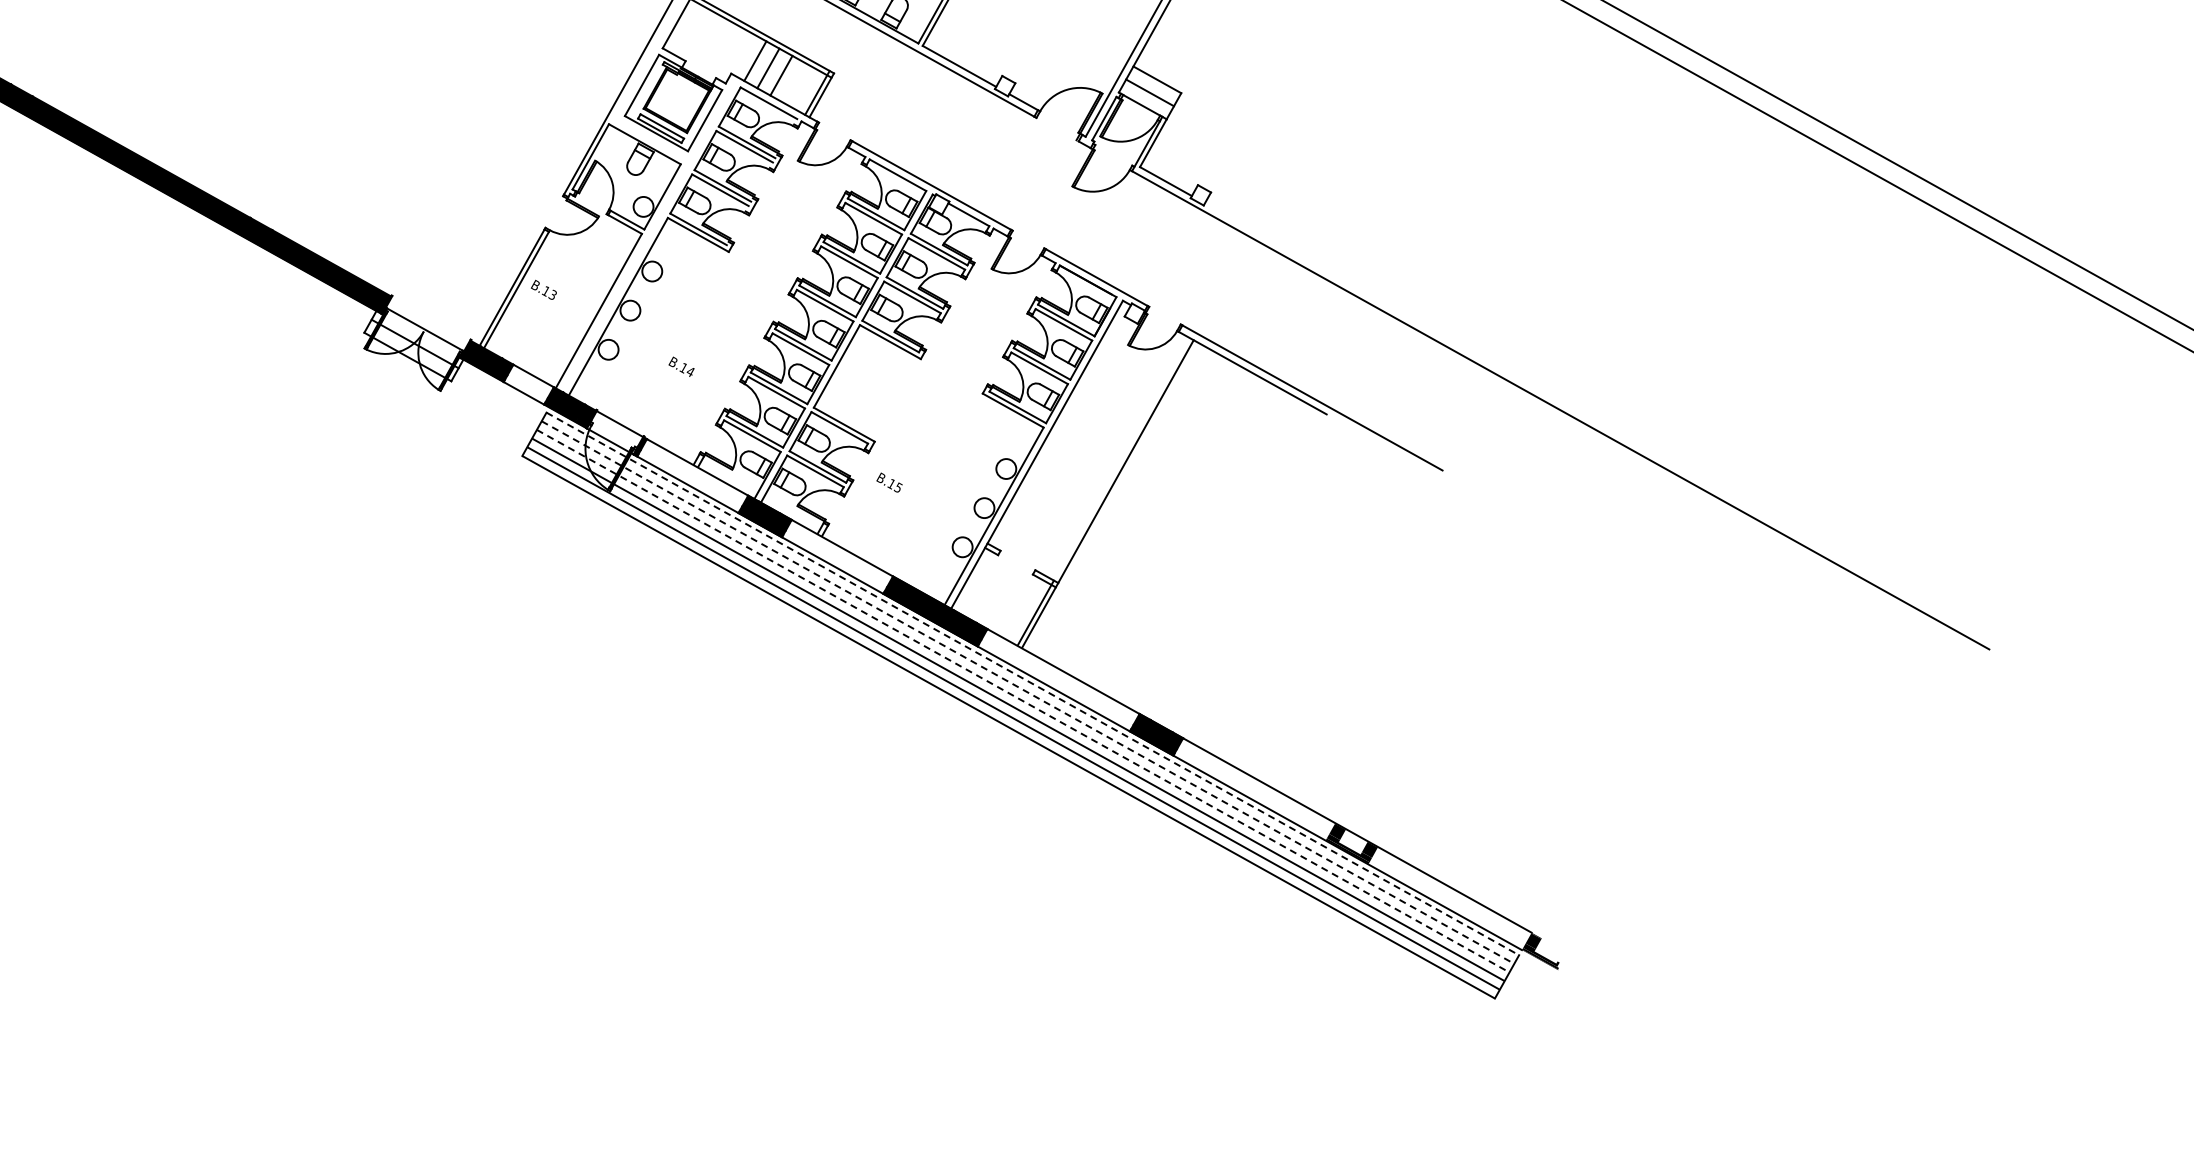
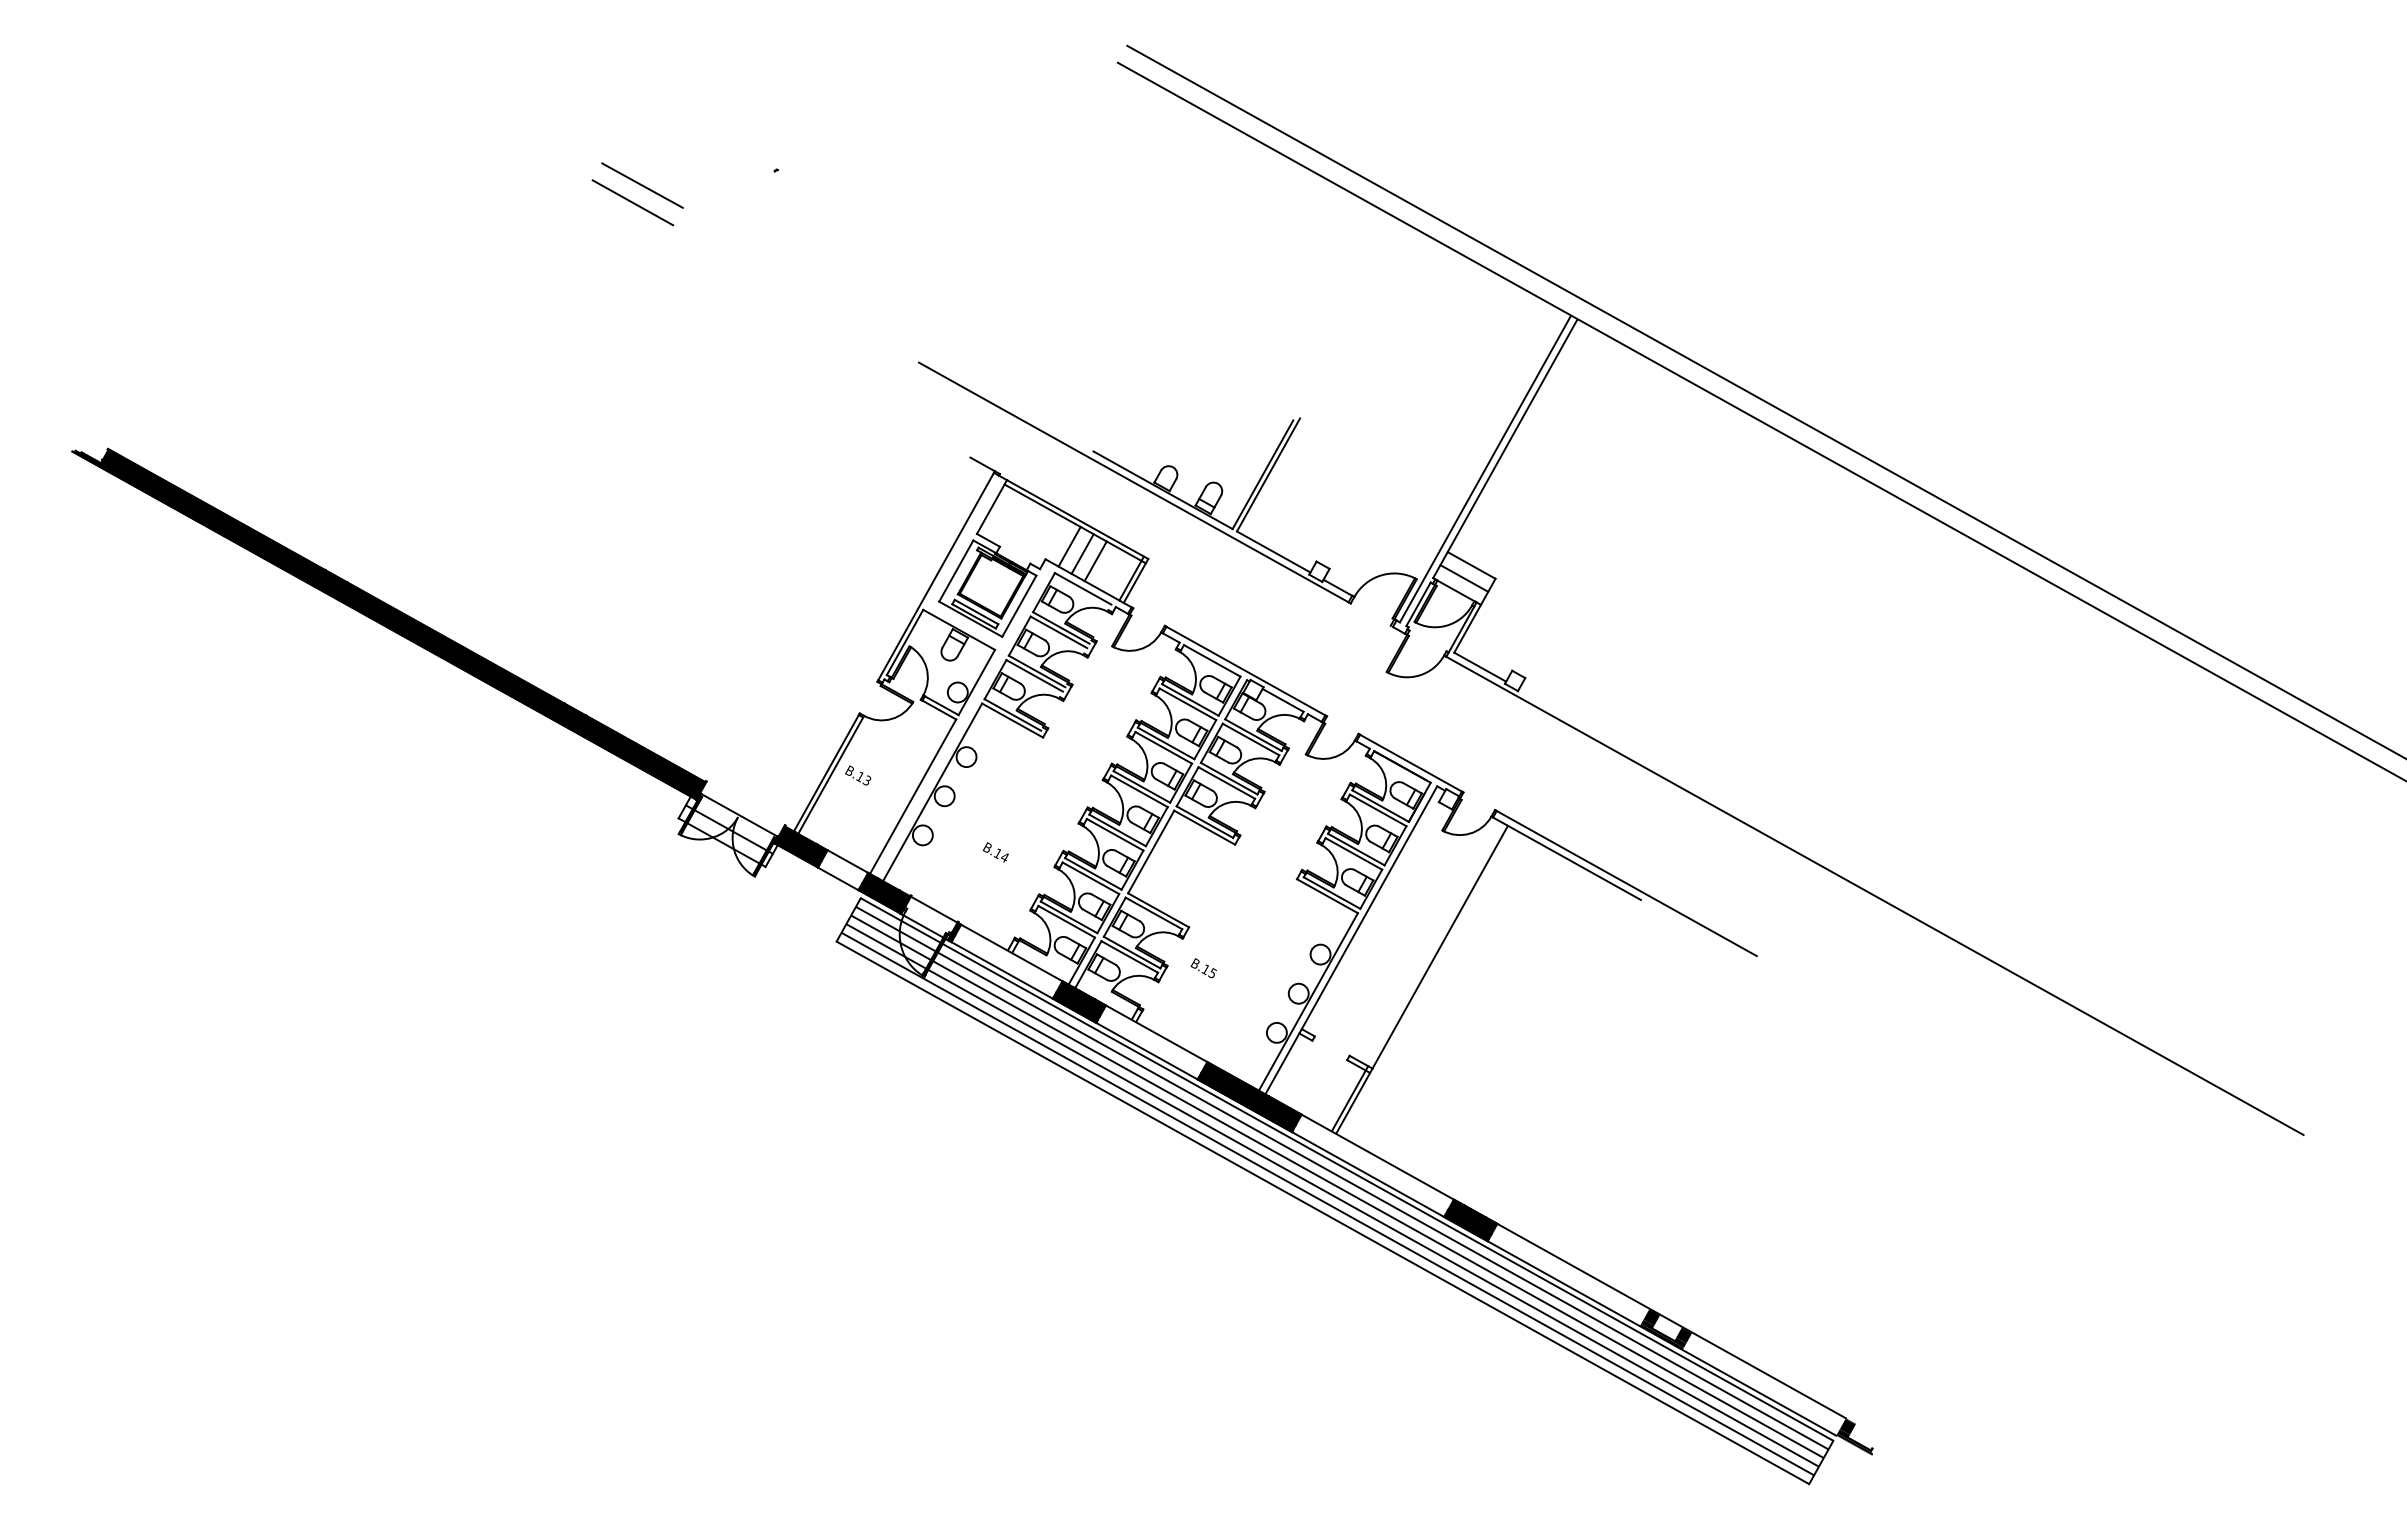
line: (1033, 683) -> (1347, 1169), dashed -> solid
line: (1028, 692) -> (1342, 1178), dashed -> solid
line: (1023, 700) -> (1337, 1186), dashed -> solid

